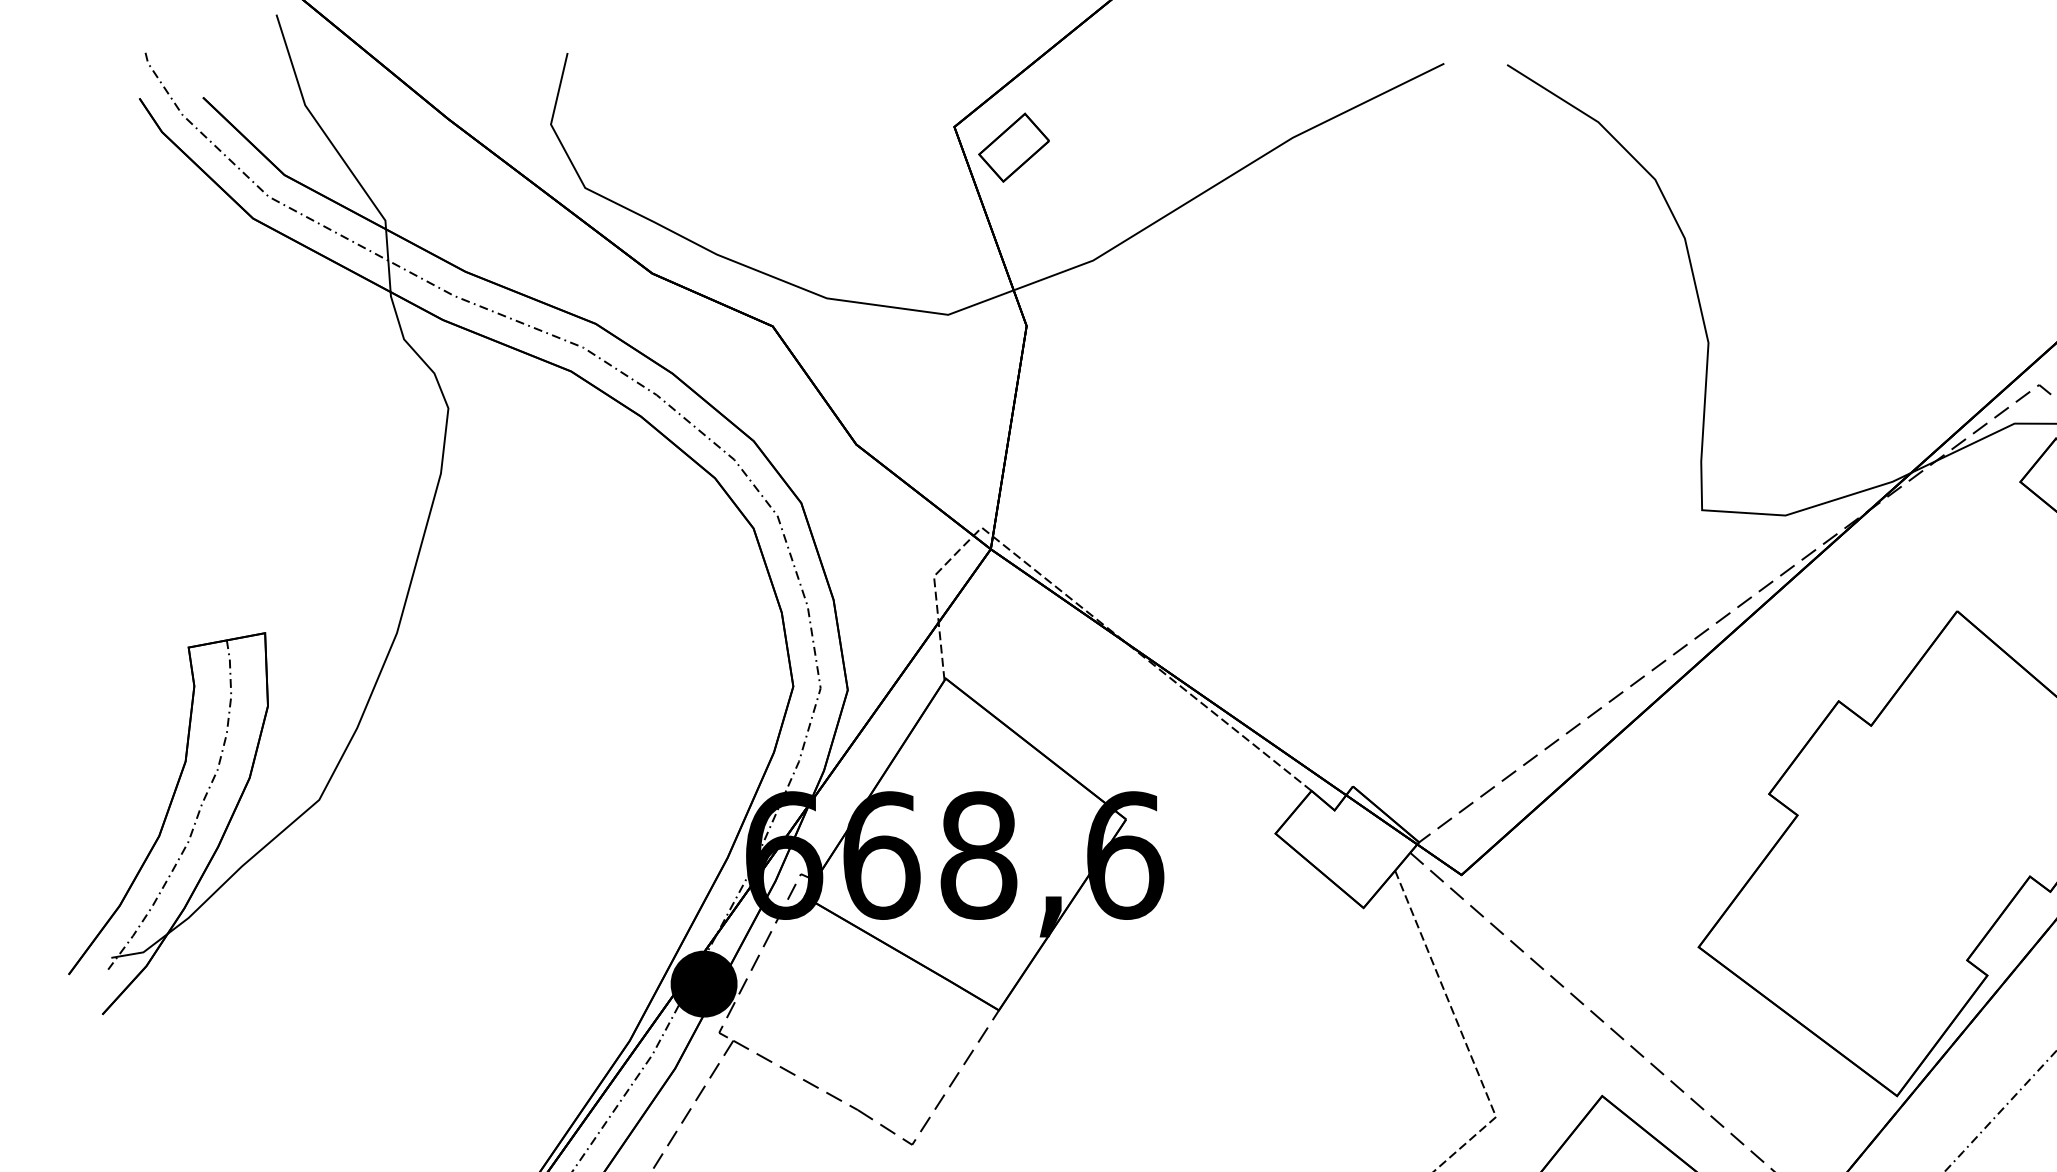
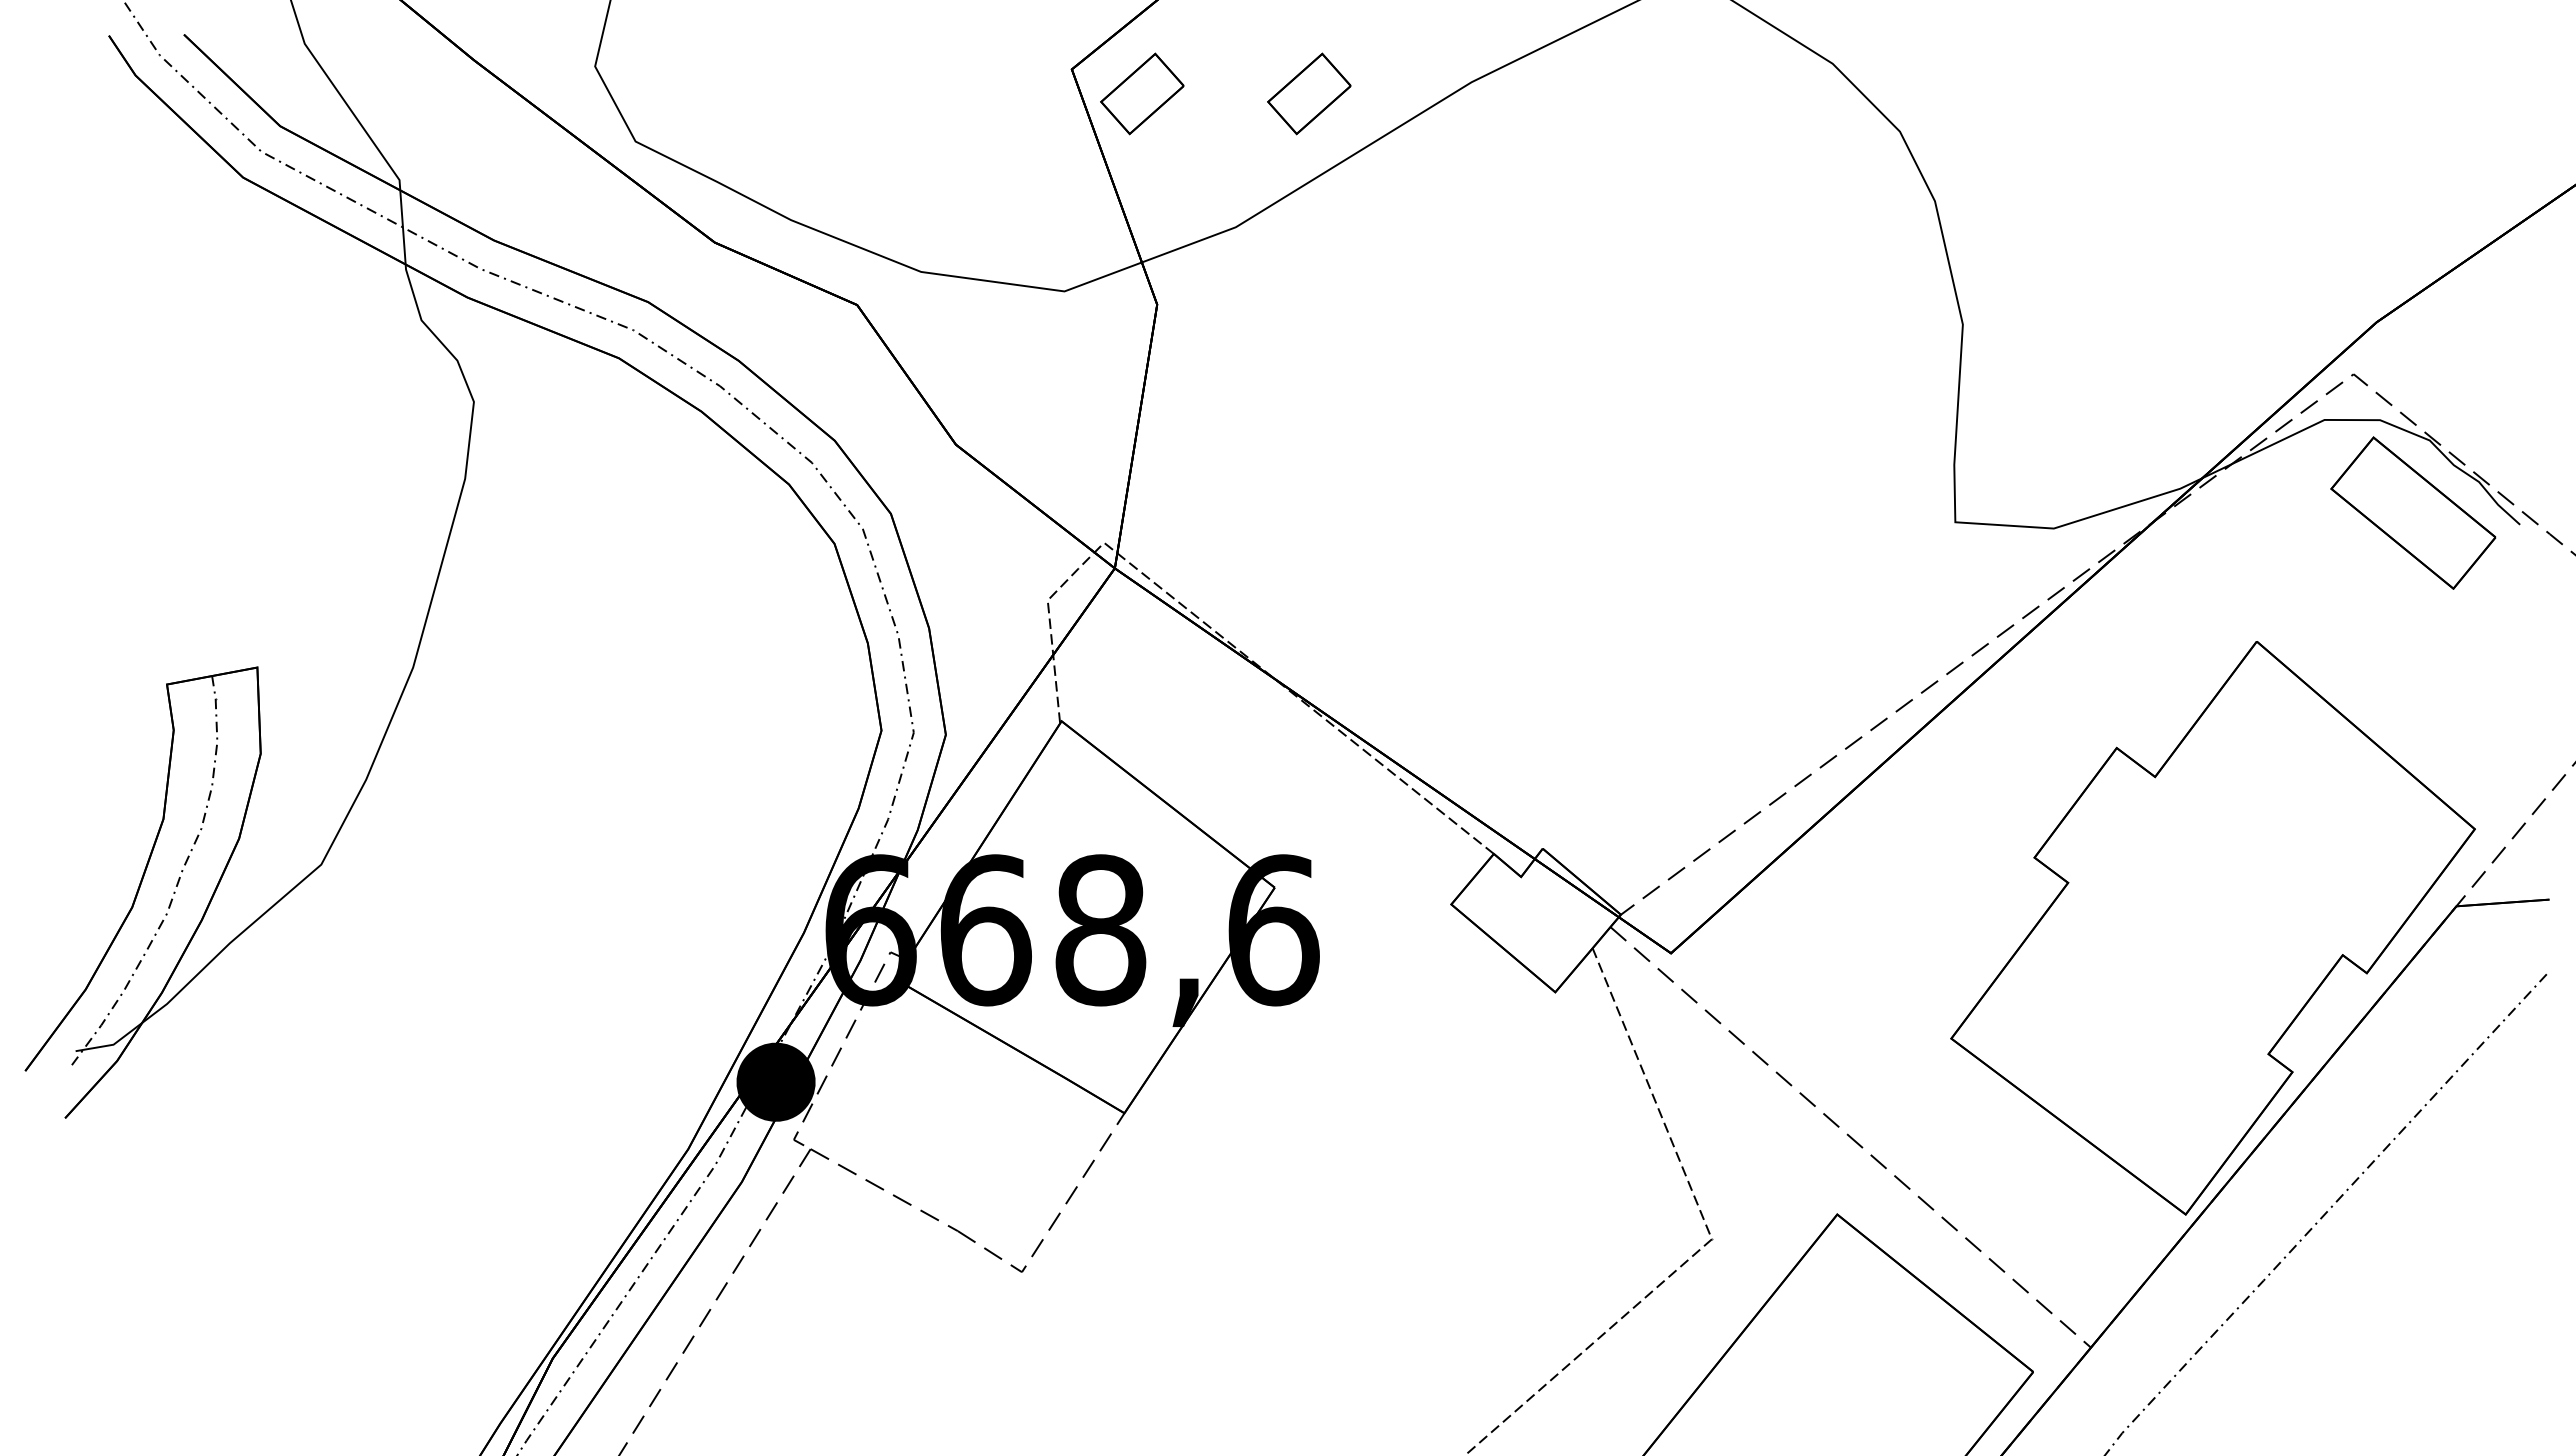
part: (1155, 147) -> (1309, 93), added

